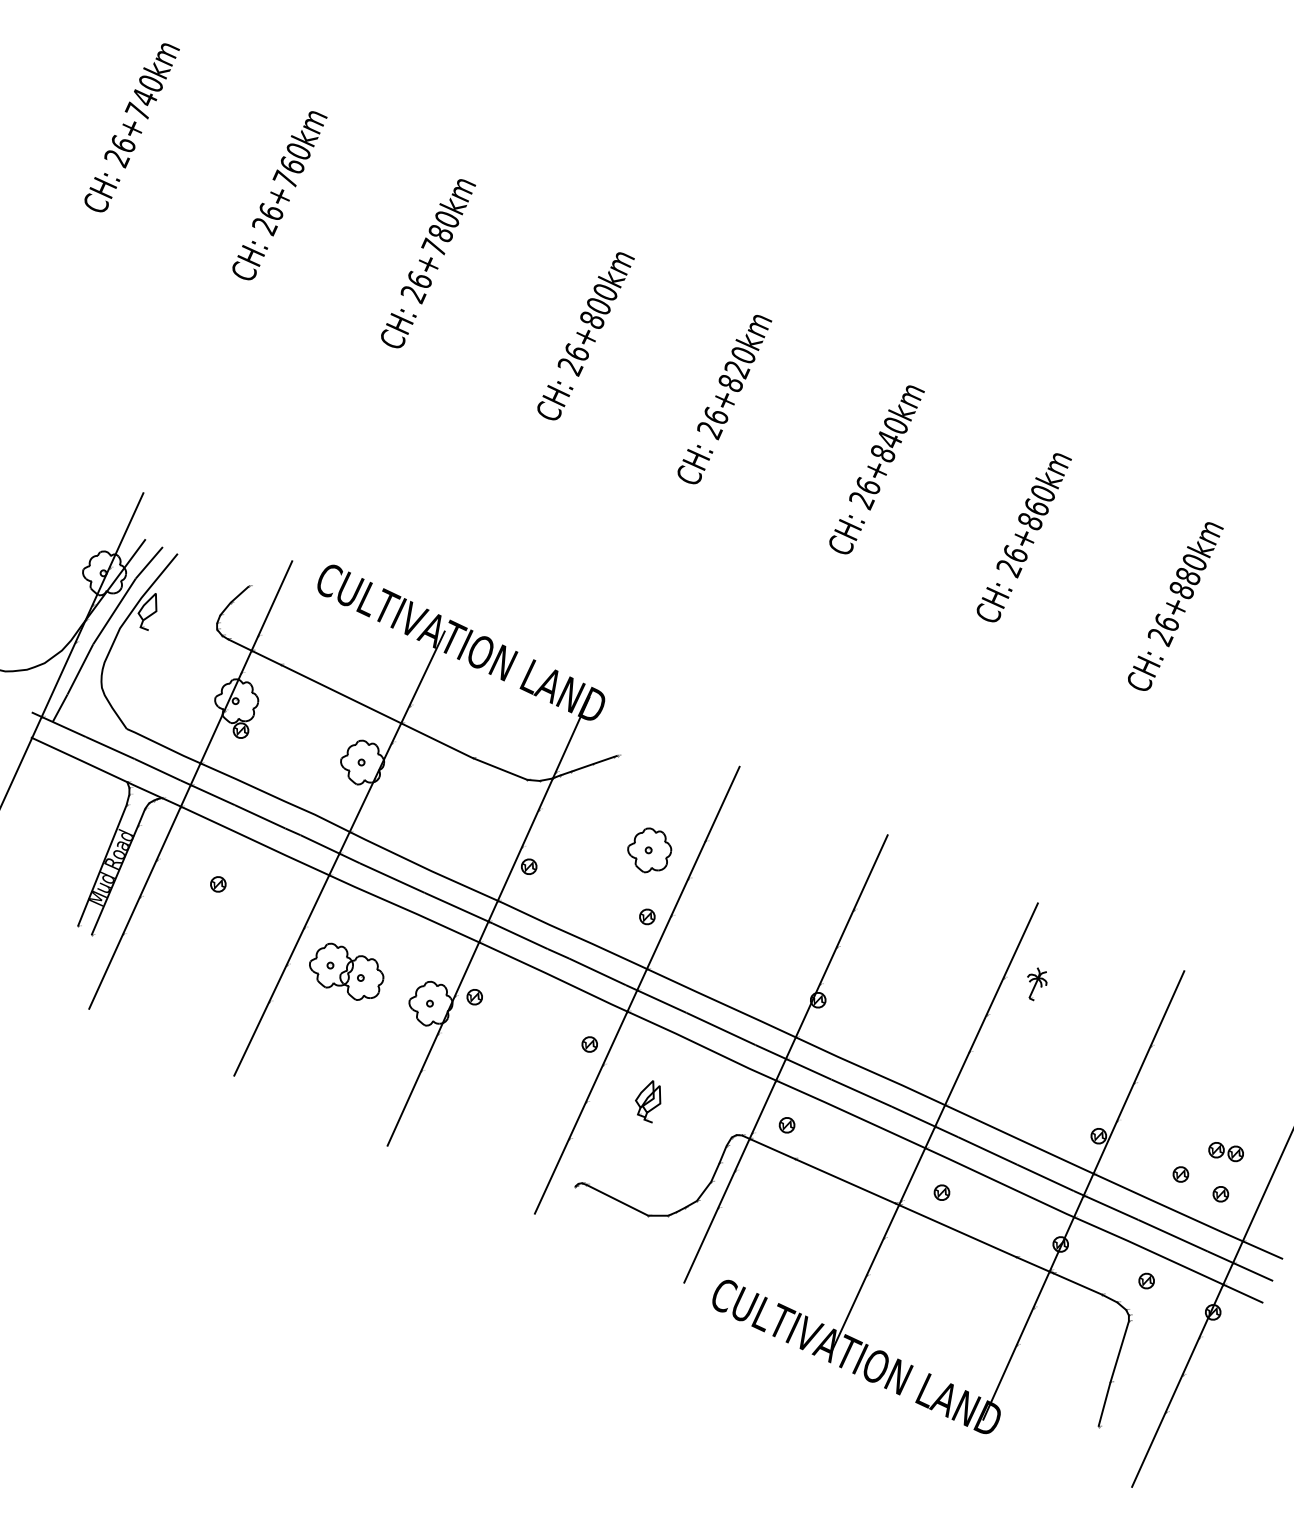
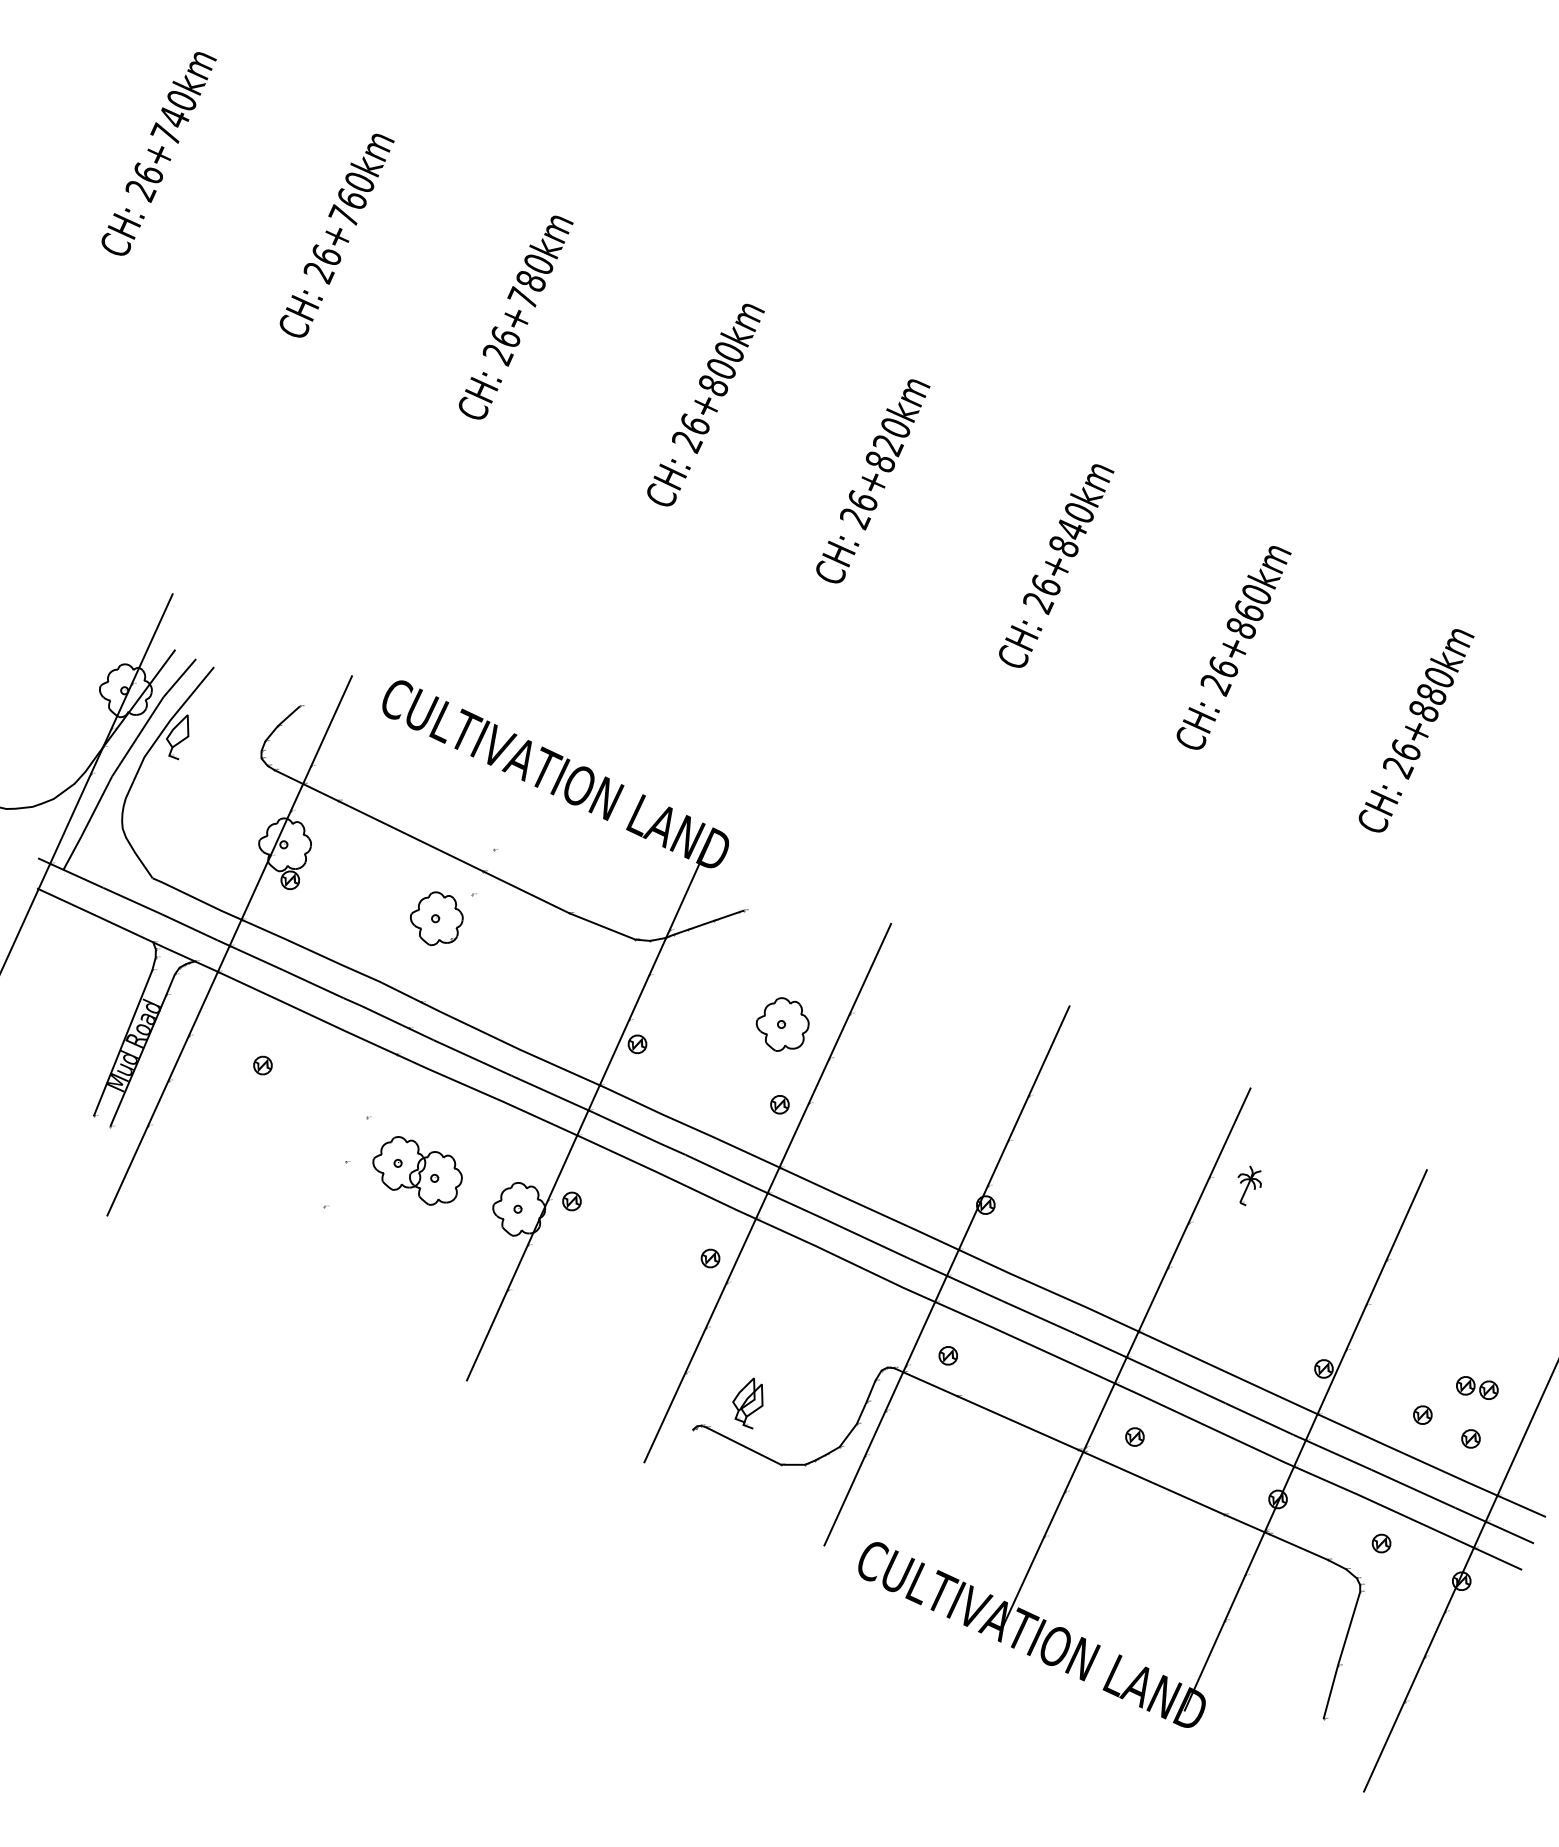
line: (339, 853) -> (408, 1028), removed
part: (647, 1101) -> (747, 1403), moved

